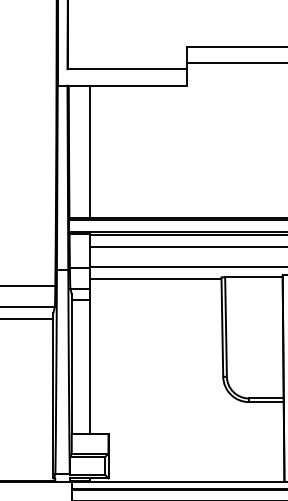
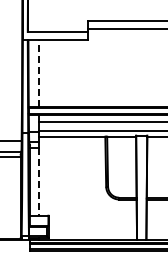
line: (90, 151) -> (39, 73), solid -> dashed
line: (90, 368) -> (39, 182), solid -> dashed

